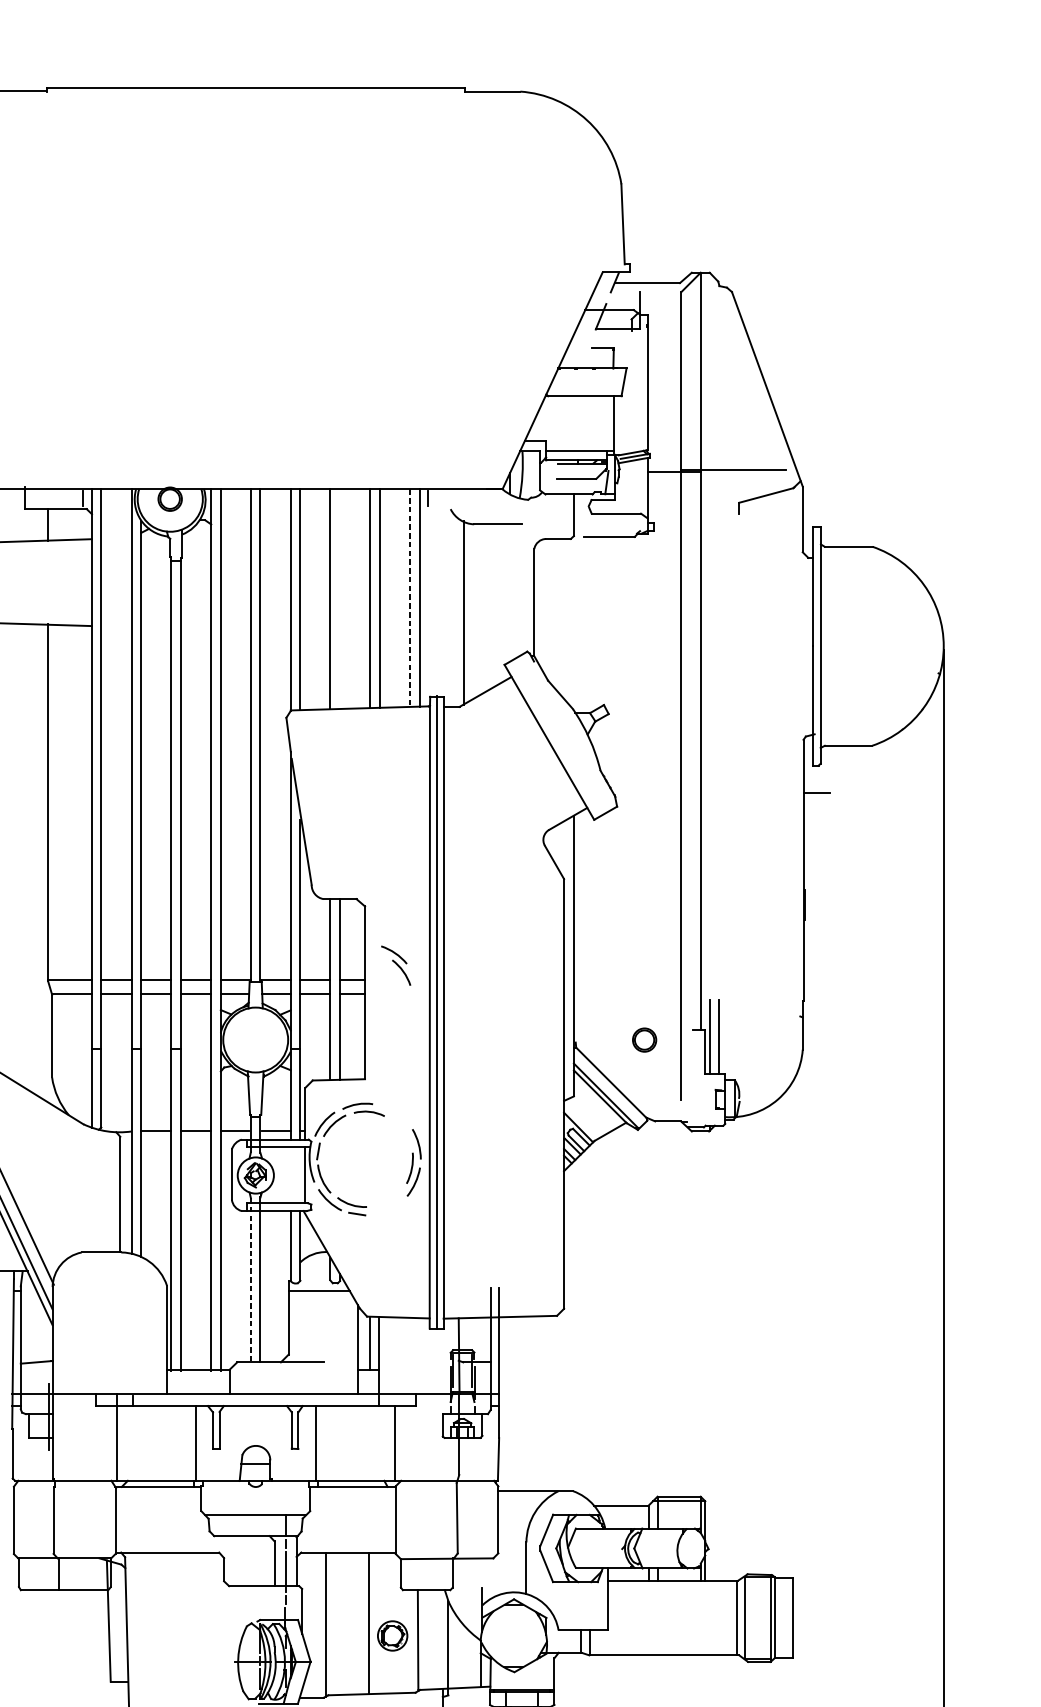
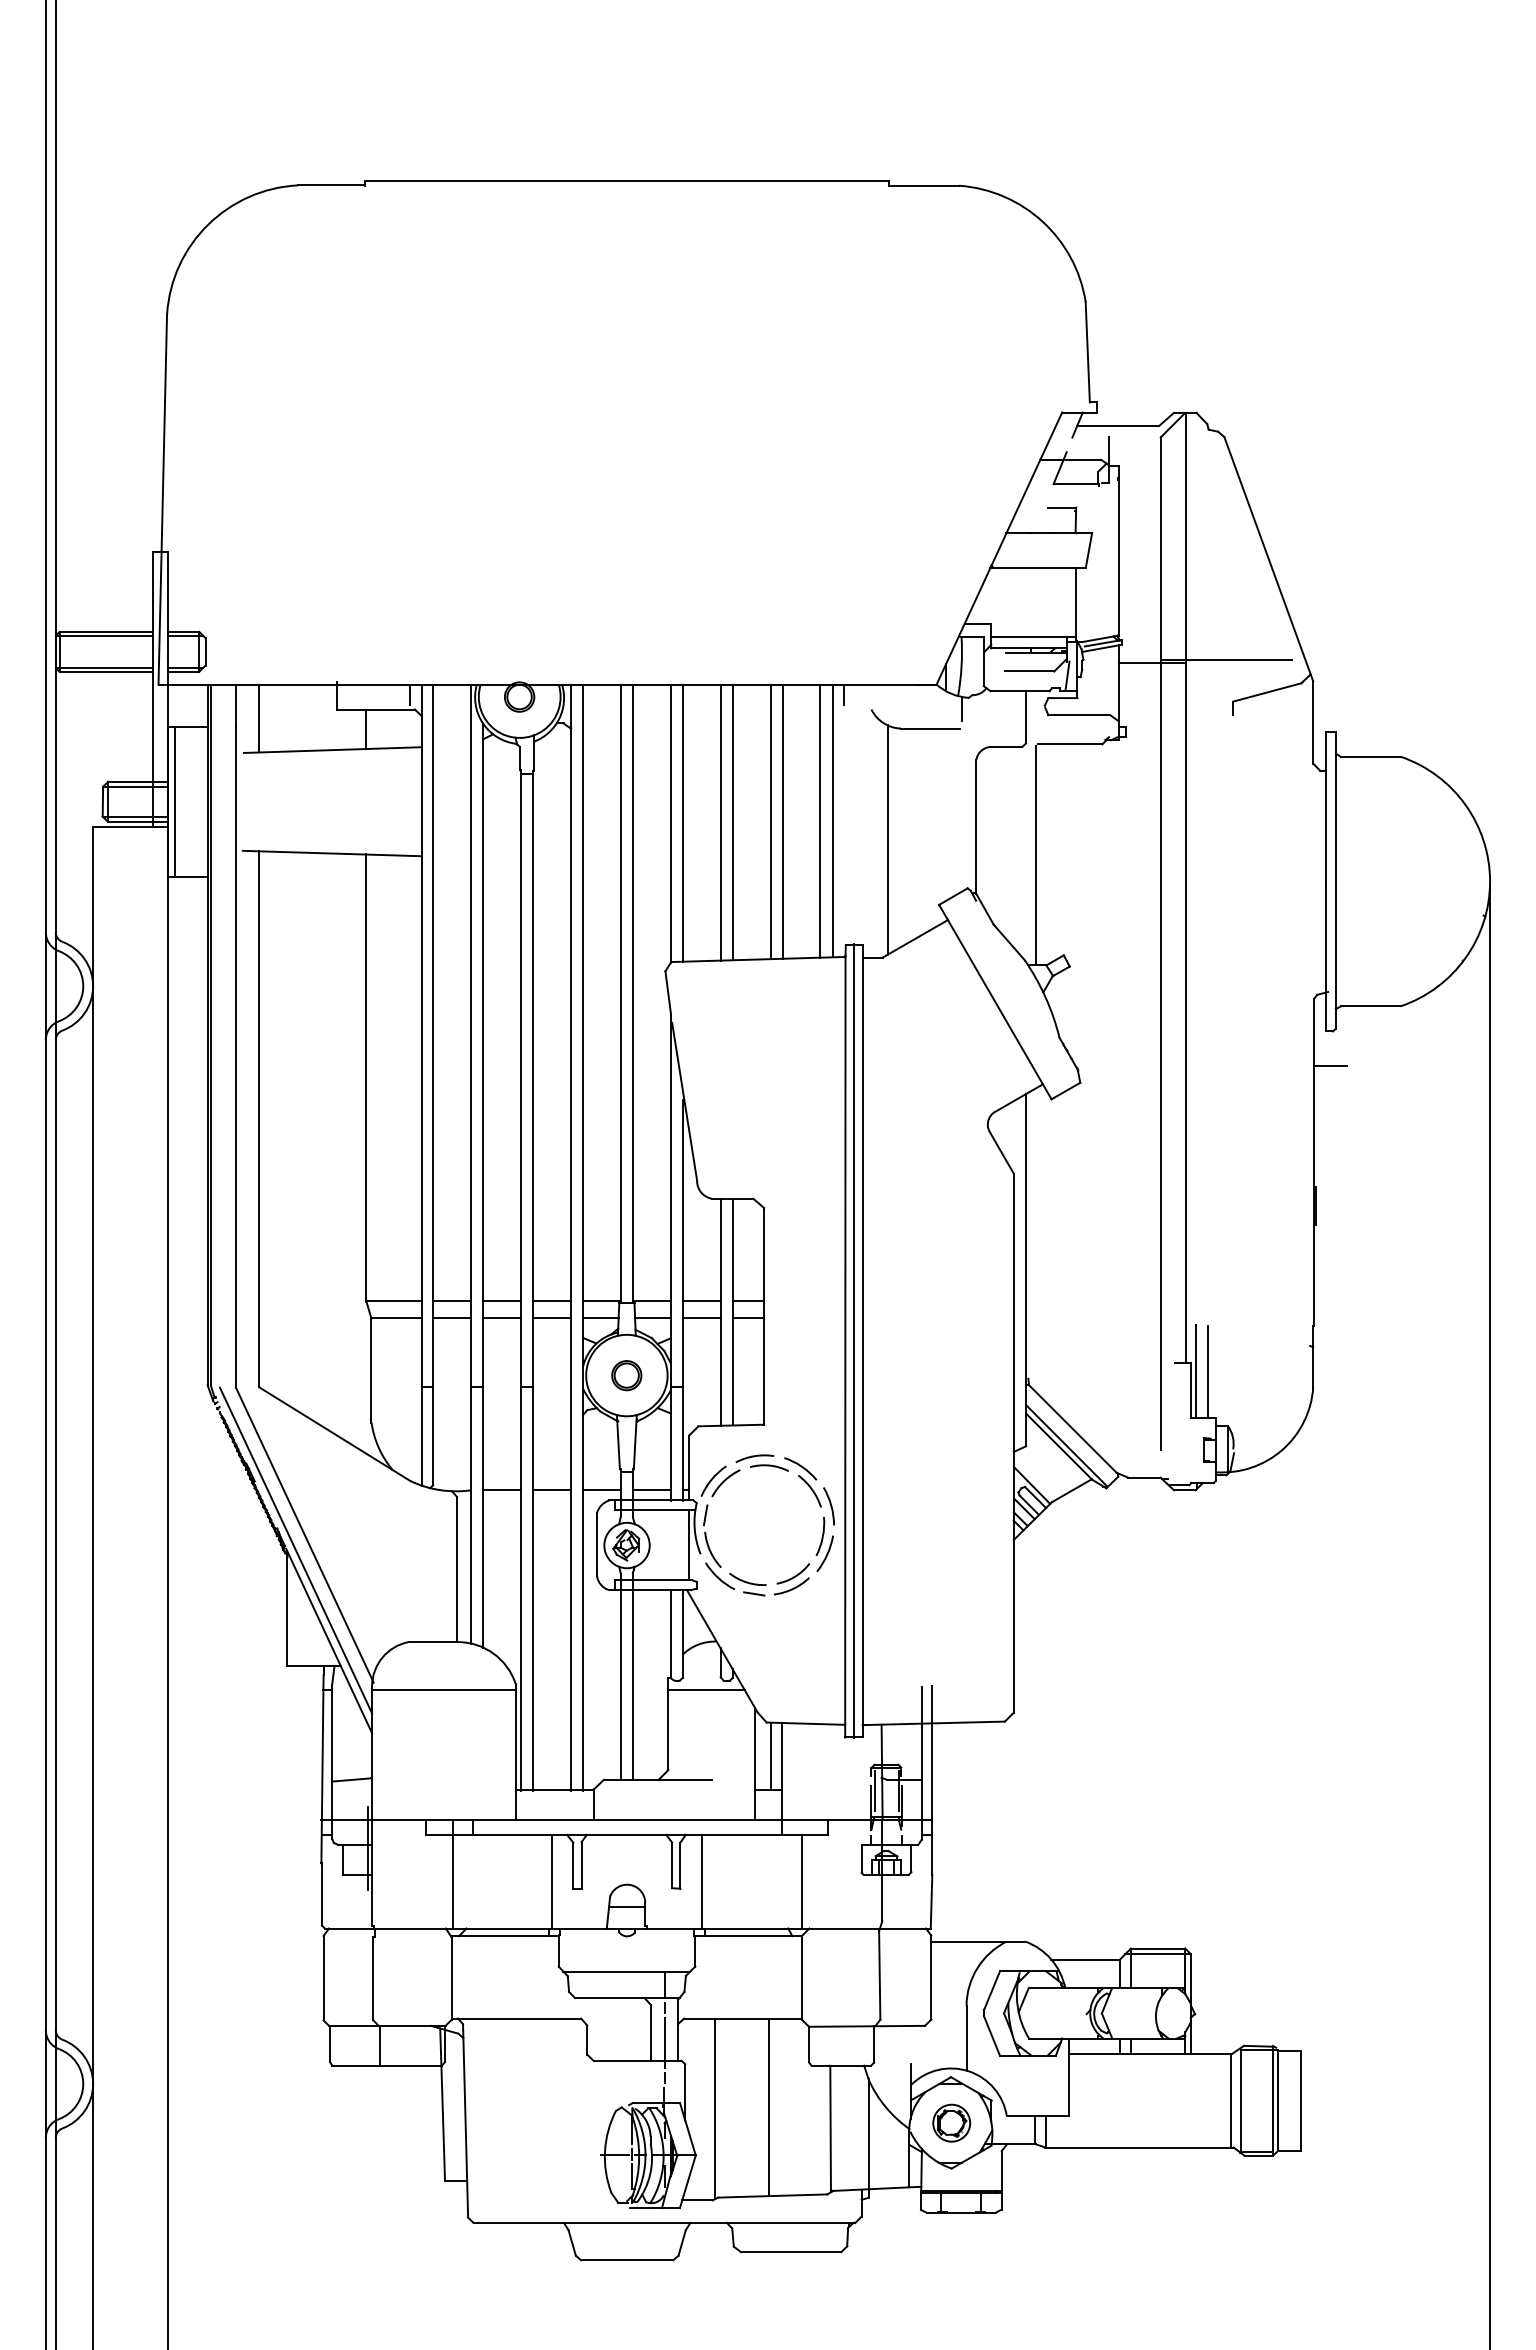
line: (522, 508) -> (961, 708), added
line: (410, 598) -> (820, 821), dashed -> solid
line: (339, 599) -> (732, 822), added
line: (582, 625) -> (1036, 855), added
part: (395, 965) -> (802, 1482), moved
part: (644, 1039) -> (626, 1375), moved
part: (387, 1202) -> (792, 1579), added
line: (250, 1280) -> (620, 1677), dashed -> solid
line: (109, 1290) -> (443, 1689), added
part: (392, 1635) -> (951, 2122), moved

